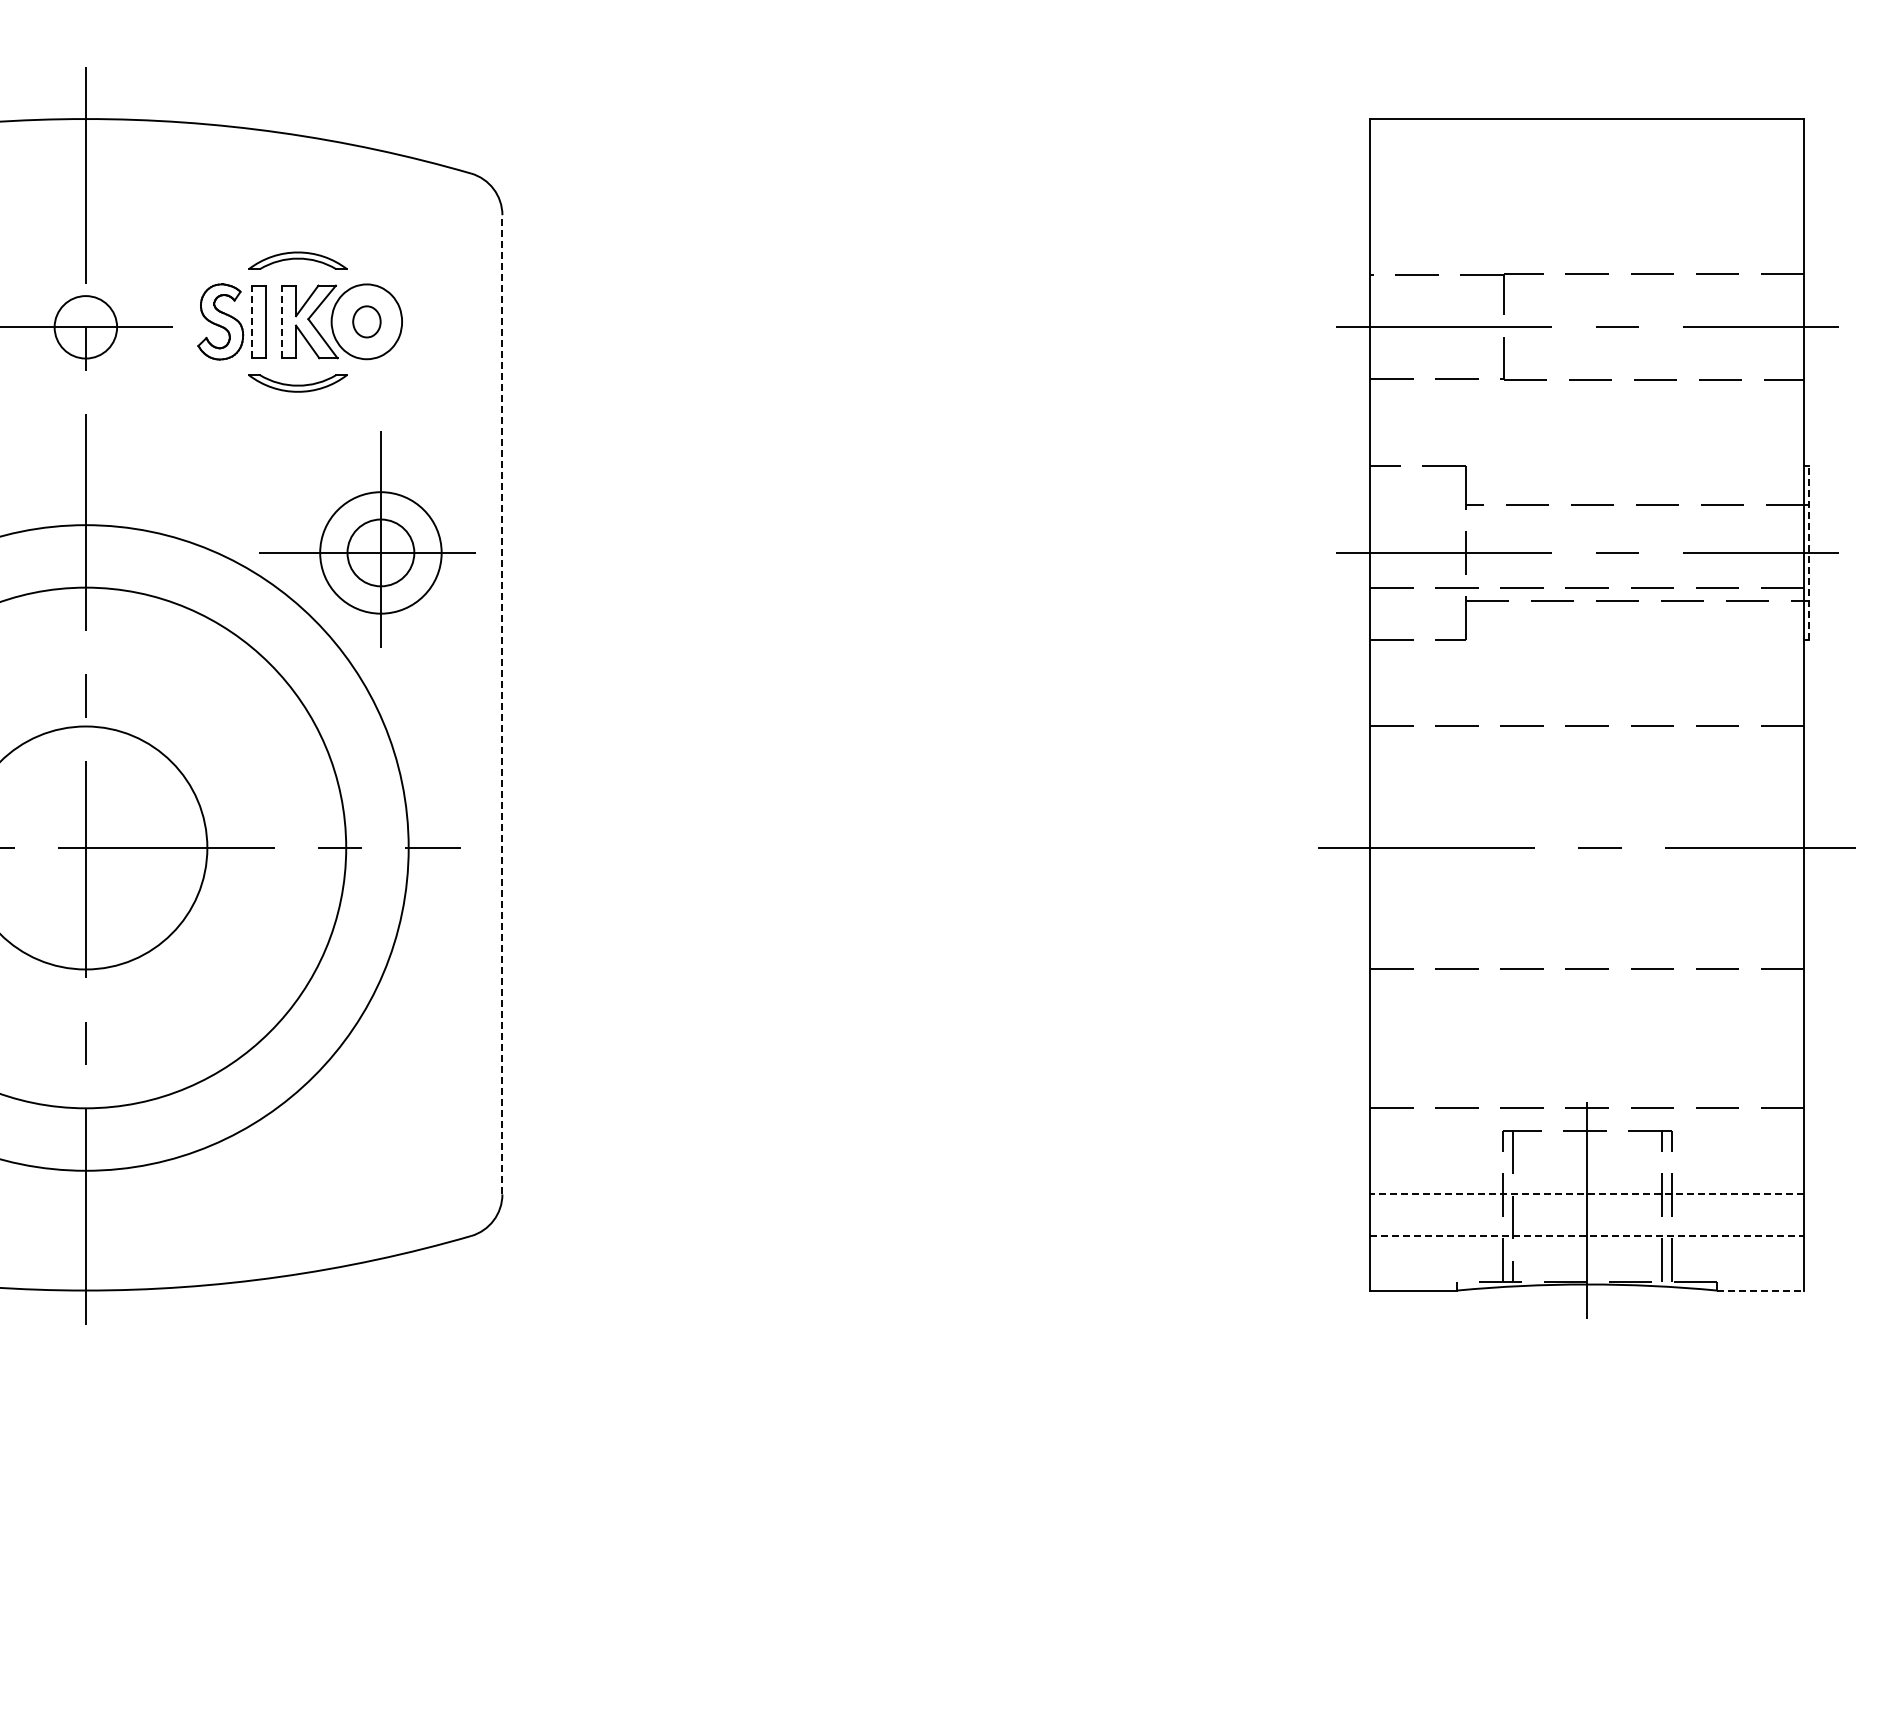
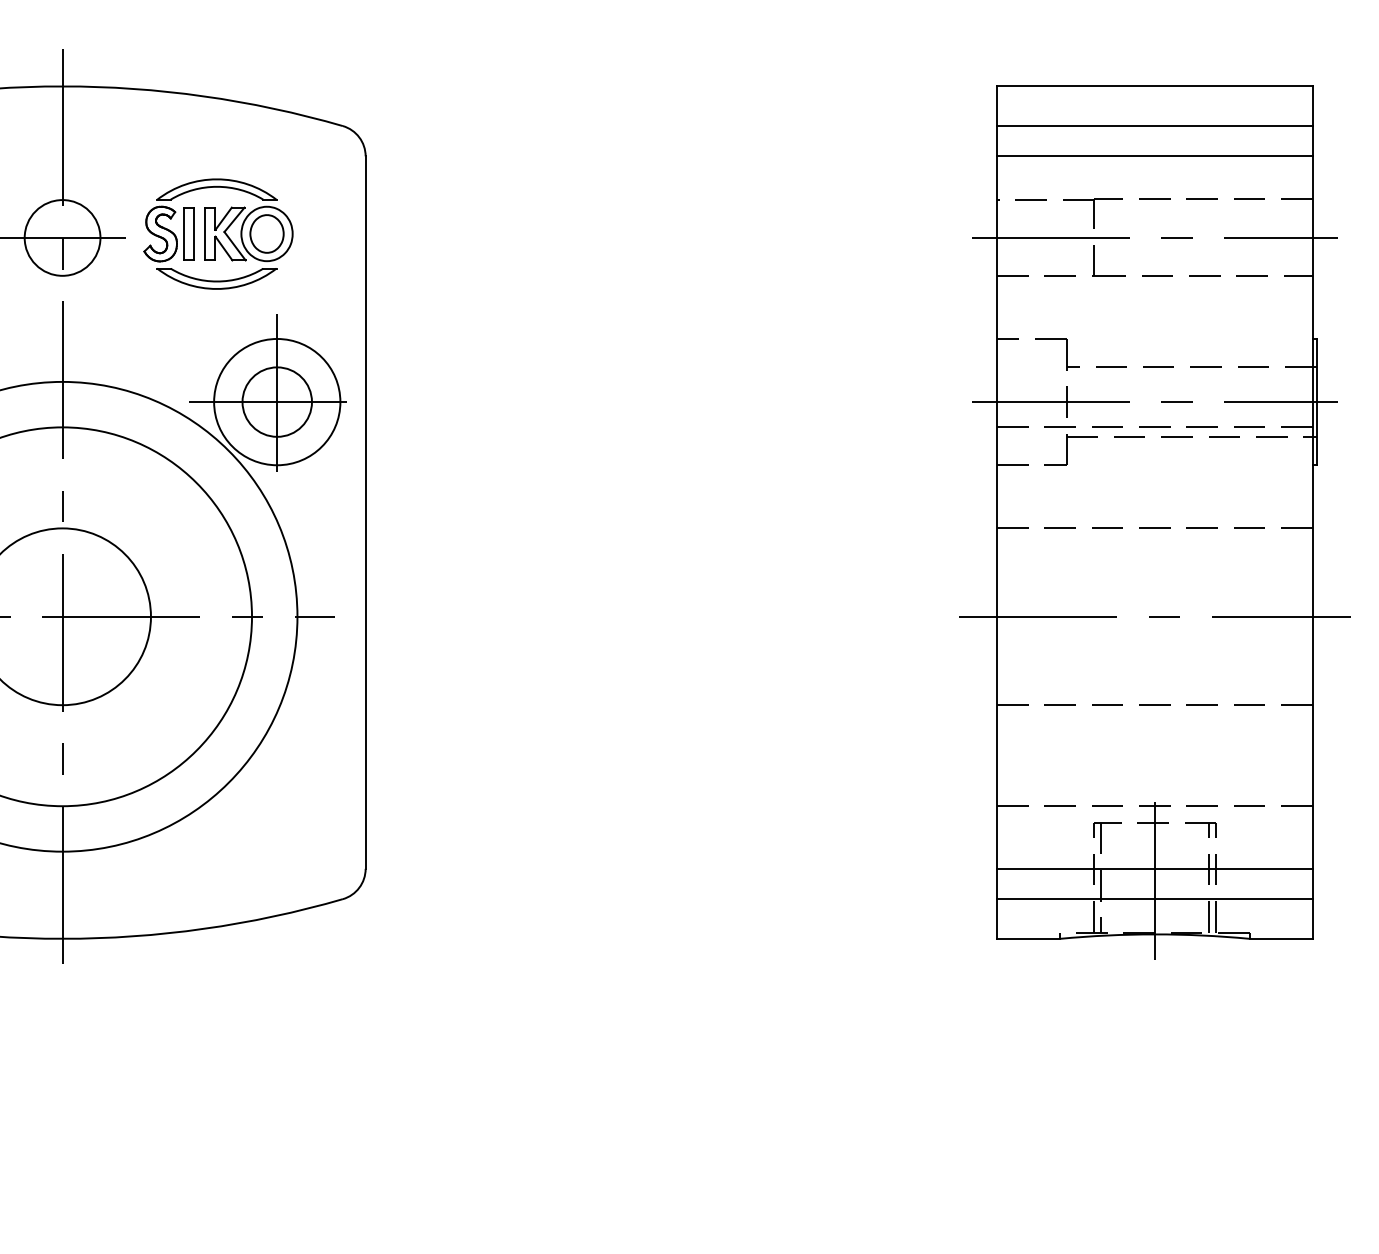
line: (1587, 173) -> (1155, 126), added
line: (1587, 215) -> (1155, 156), added
part: (297, 260) -> (216, 189), size x1.67
line: (252, 321) -> (183, 233), dashed -> solid
line: (281, 321) -> (204, 233), dashed -> solid
part: (366, 321) -> (266, 233), size x1.67
circle: (85, 327) -> (62, 238), size x1.67
part: (297, 383) -> (216, 278), size x1.67
circle: (380, 552) -> (276, 401), size x1.43
circle: (380, 552) -> (276, 401), size x1.43
line: (1809, 552) -> (1316, 401), dashed -> solid
line: (502, 704) -> (365, 512), dashed -> solid
line: (1587, 1194) -> (1155, 868), dashed -> solid
line: (1587, 1236) -> (1155, 899), dashed -> solid
line: (1761, 1290) -> (1281, 938), dashed -> solid

